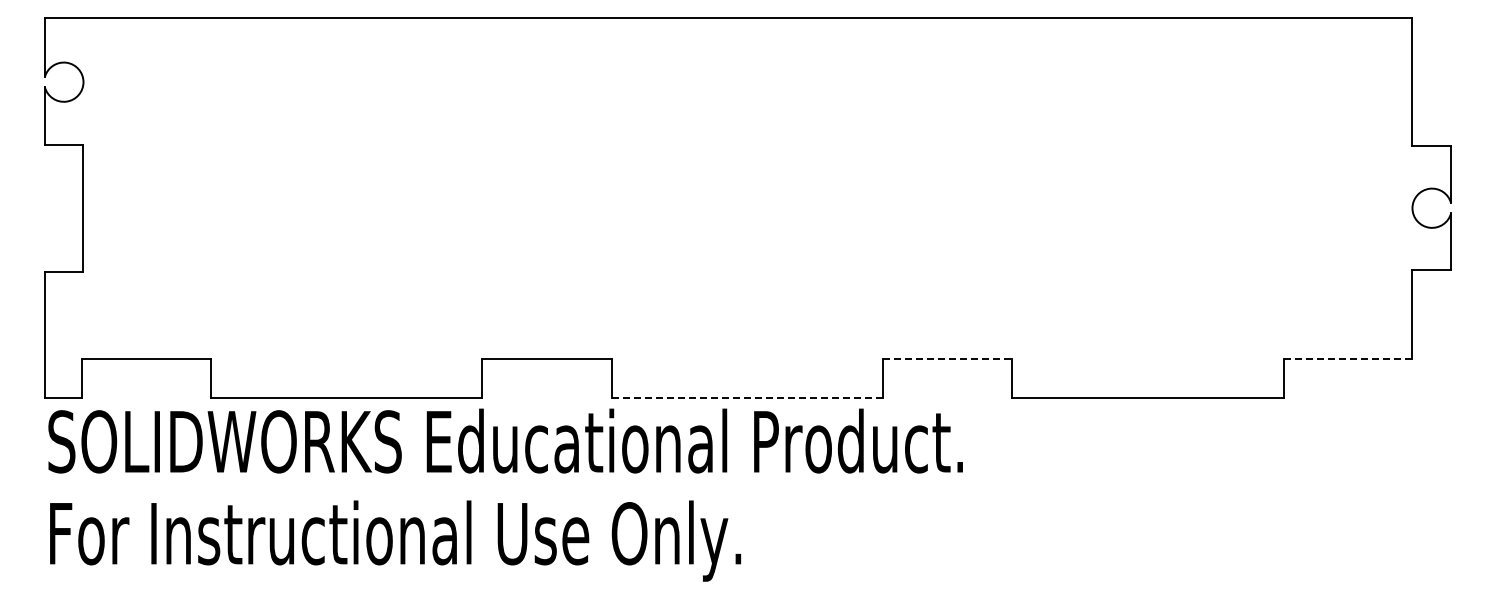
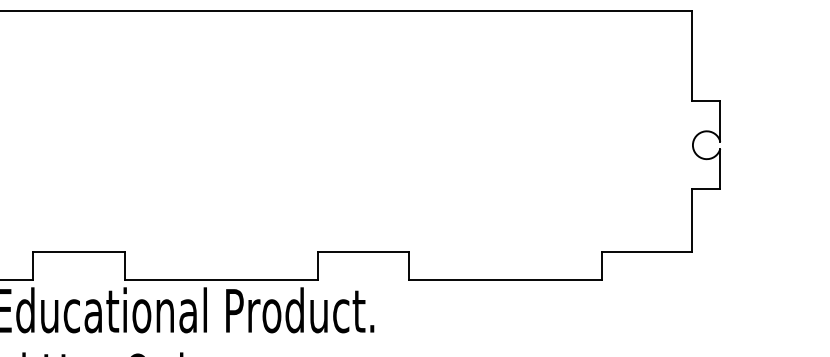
line: (947, 359) -> (363, 252), dashed -> solid
line: (1347, 359) -> (646, 252), dashed -> solid
line: (747, 398) -> (221, 280), dashed -> solid

